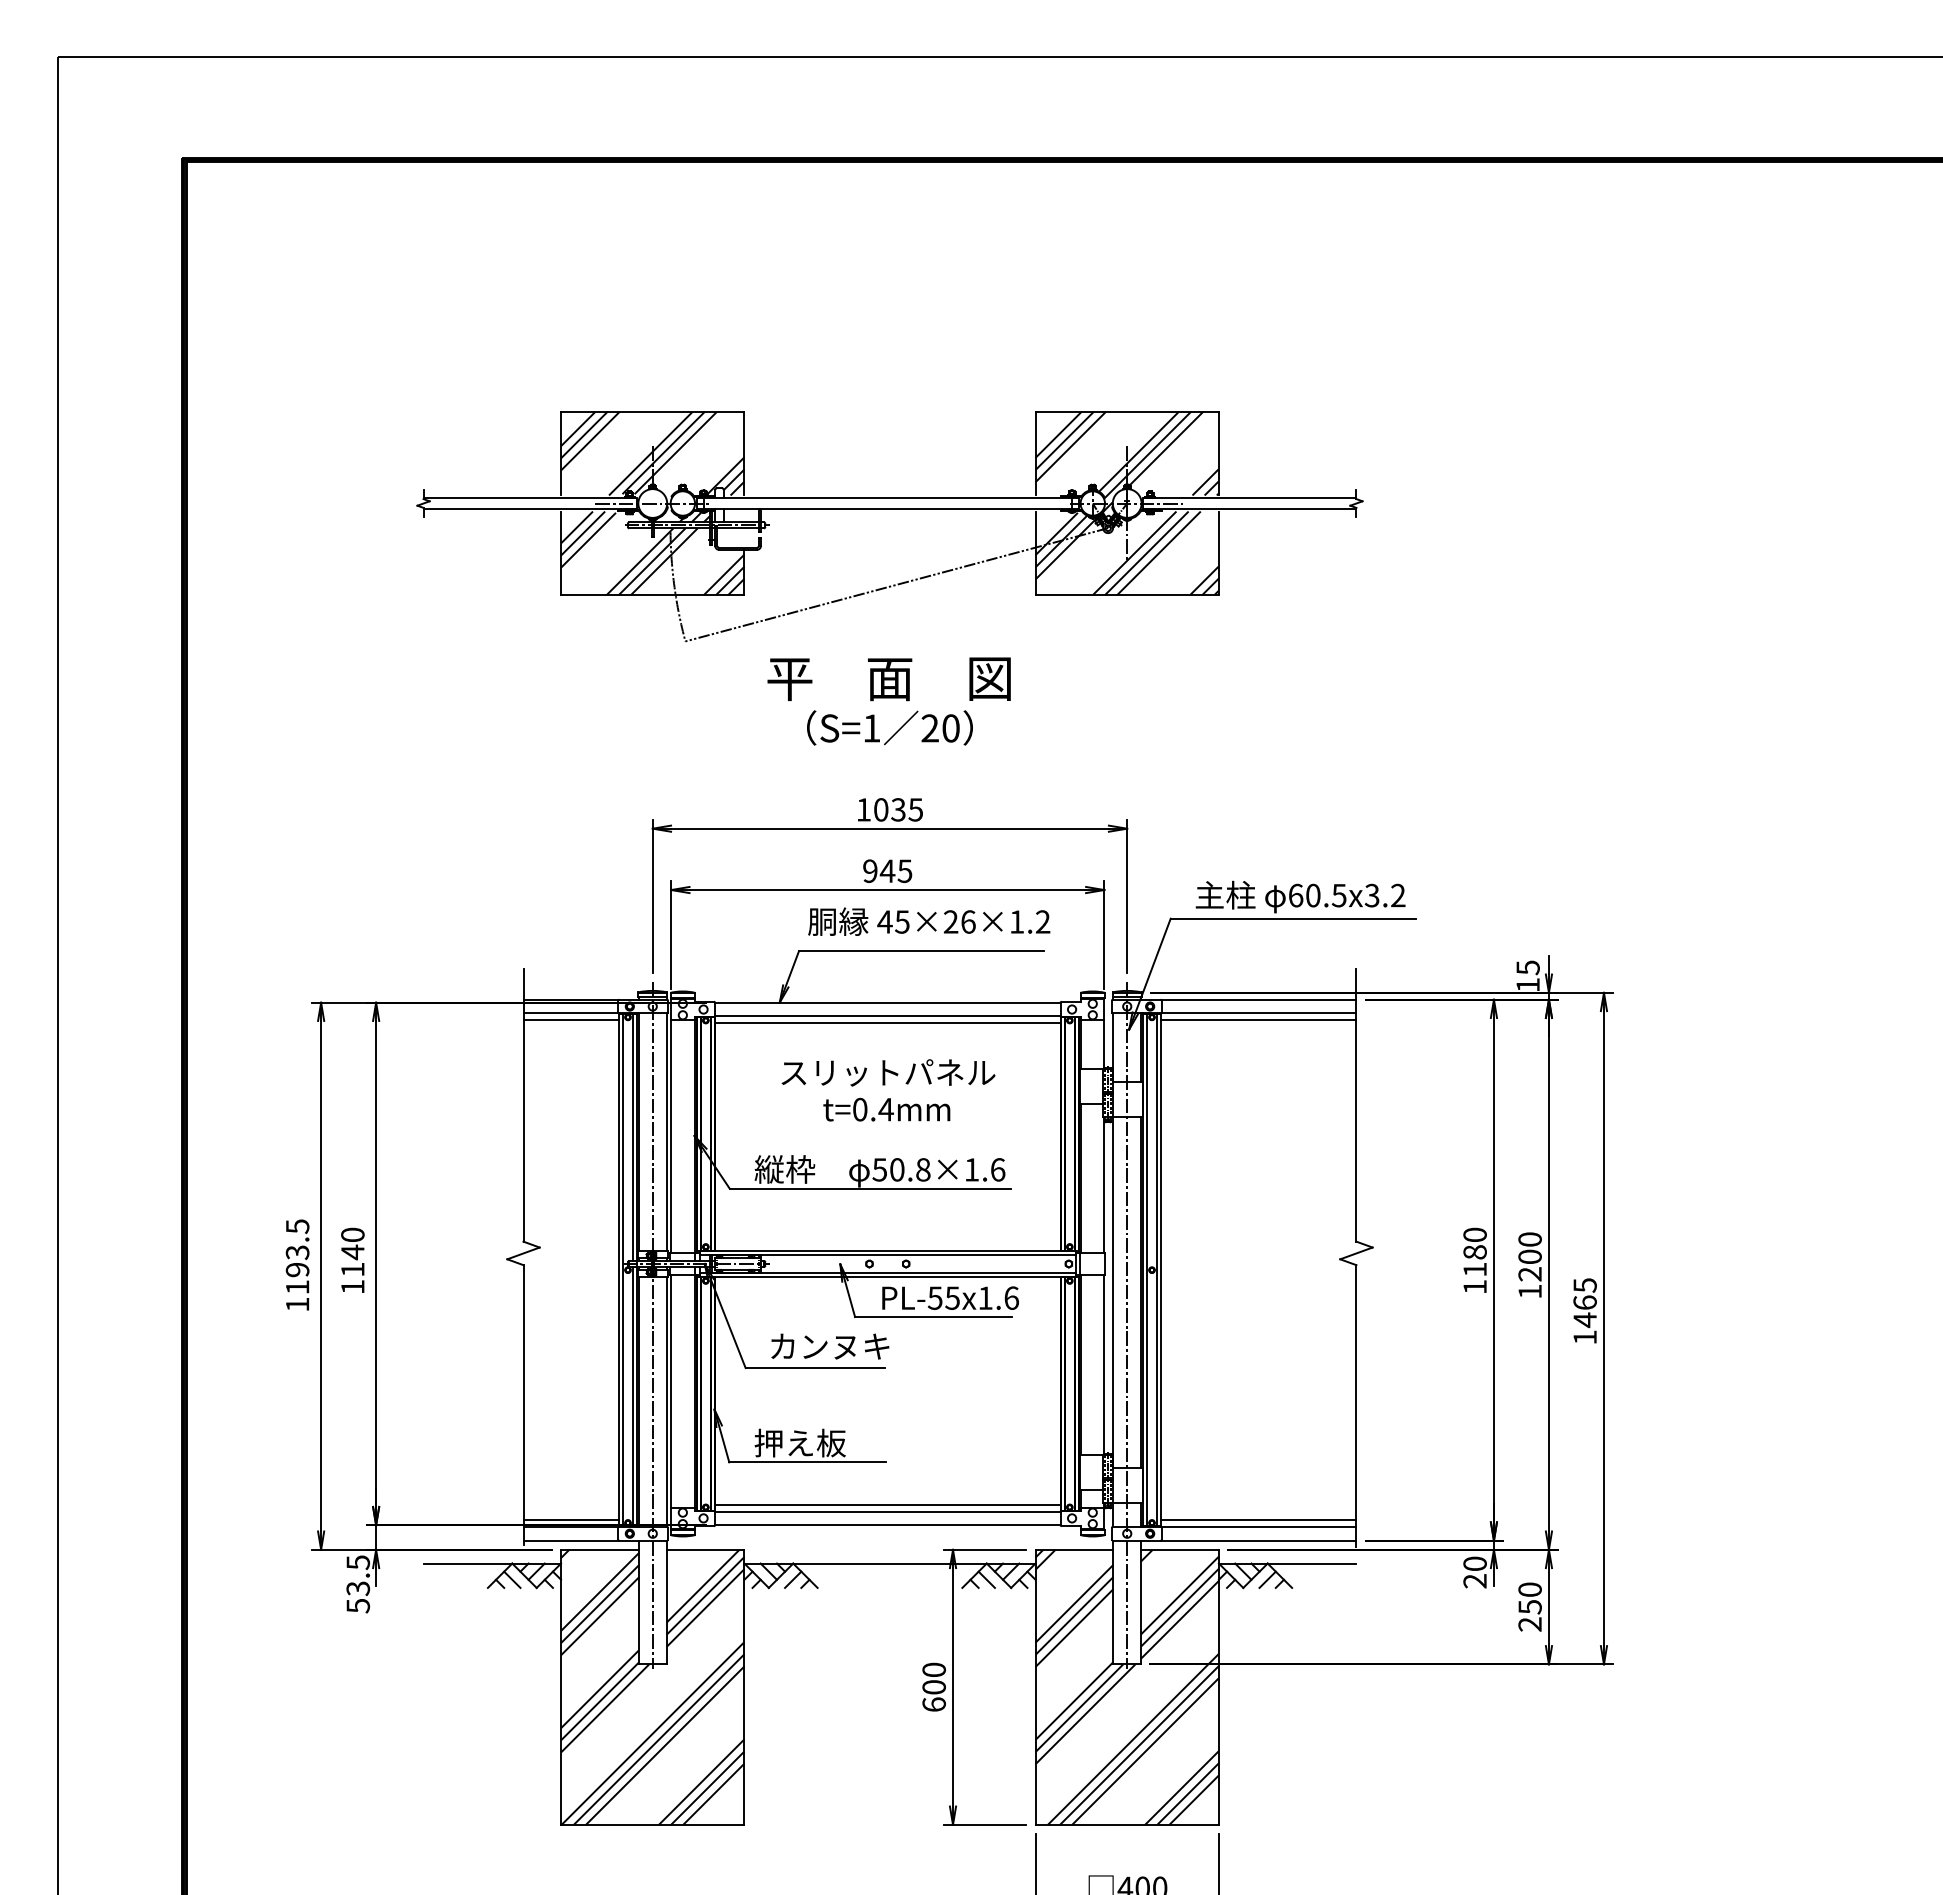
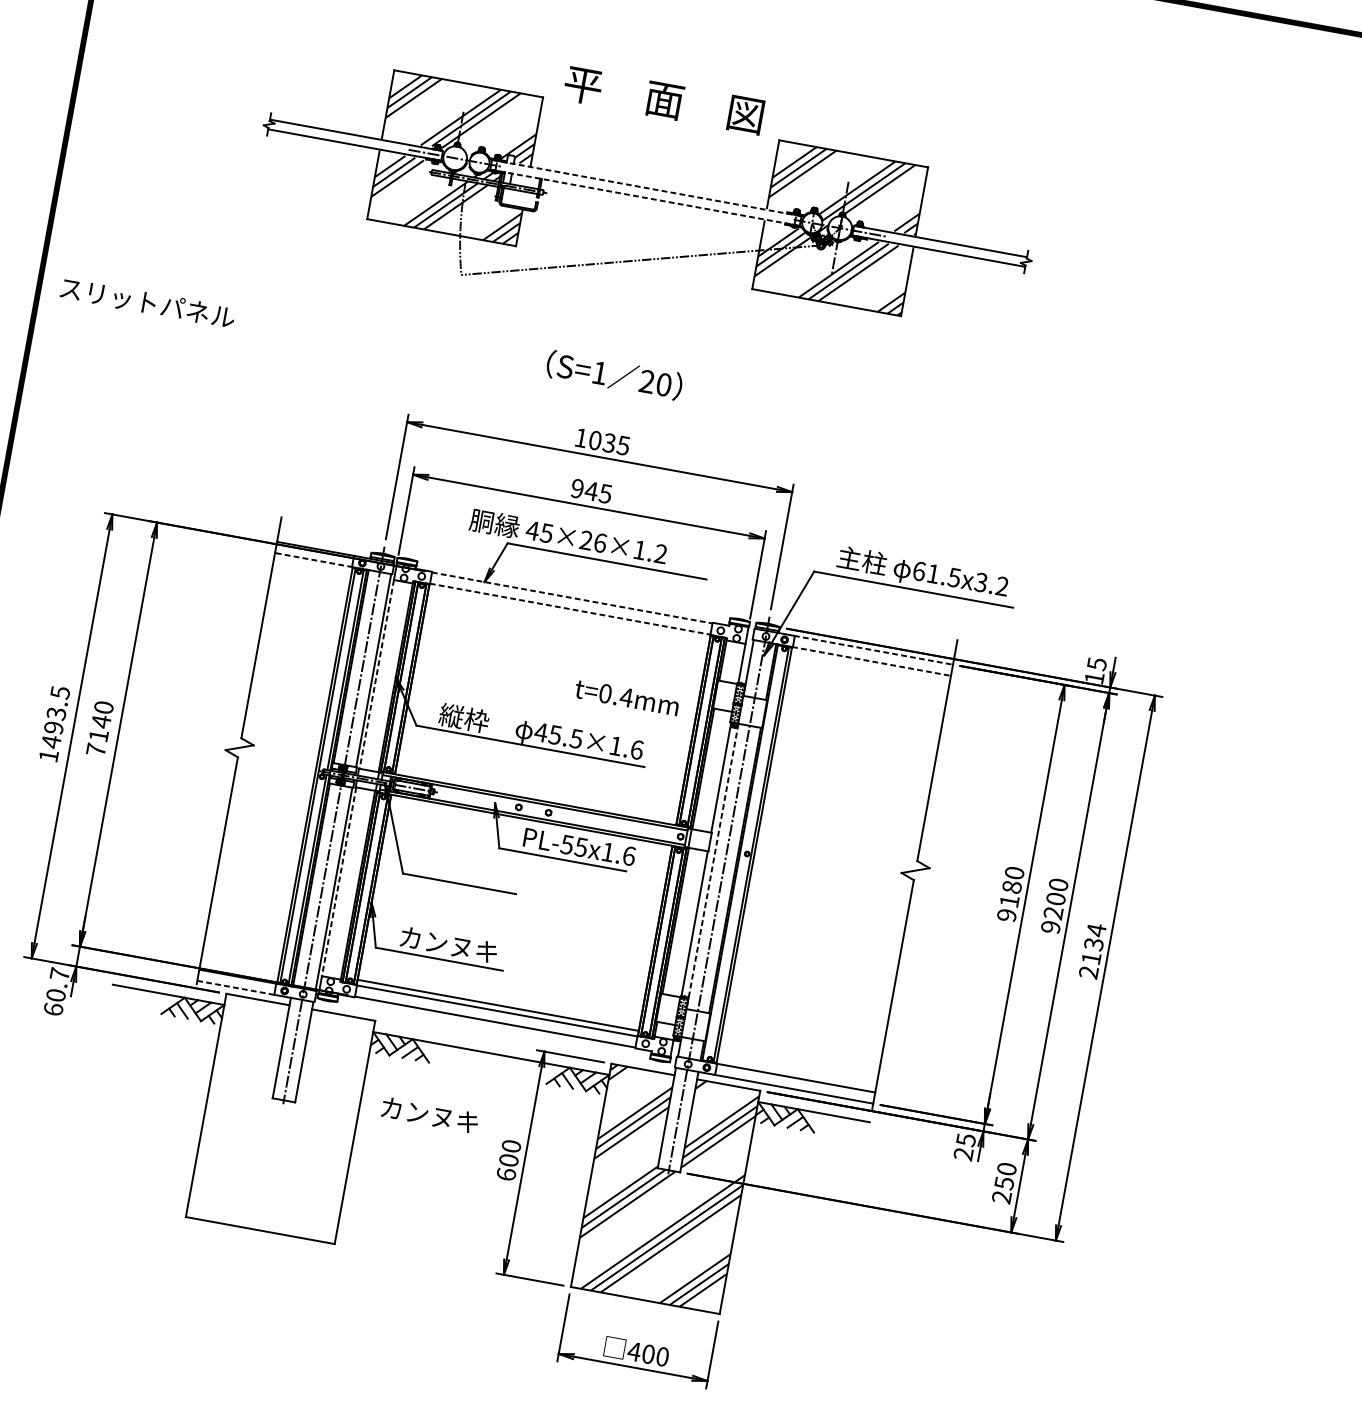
line: (887, 497) -> (646, 188), solid -> dashed
line: (887, 509) -> (644, 197), solid -> dashed
text: (888, 679) -> (663, 100), moved
text: (1313, 895) -> (933, 573), 60.5x3.2 -> 61.5x3.2
text: (929, 921) -> (568, 536), moved
line: (1258, 999) -> (873, 650), solid -> dashed
line: (887, 1002) -> (572, 597), solid -> dashed
line: (571, 1013) -> (313, 560), solid -> dashed
line: (1258, 1013) -> (871, 661), solid -> dashed
line: (887, 1016) -> (569, 609), solid -> dashed
line: (571, 1020) -> (312, 565), removed
line: (1258, 1020) -> (870, 667), removed
line: (887, 1023) -> (568, 614), removed
text: (888, 1072) -> (147, 302), moved
text: (886, 1109) -> (626, 697), moved
line: (671, 1136) -> (377, 674), solid -> dashed
text: (901, 1169) -> (558, 735), 50.8×1.6 -> 45.5×1.6
line: (1146, 1269) -> (742, 852), removed
text: (352, 1286) -> (96, 749), 1140 -> 7140
text: (297, 1287) -> (51, 742), 1193.5 -> 1493.5
text: (1474, 1287) -> (1006, 915), 1180 -> 9180
text: (1529, 1291) -> (1050, 927), 1200 -> 9200
line: (1113, 1292) -> (712, 866), solid -> dashed
text: (1584, 1310) -> (1092, 950), 1465 -> 2134
text: (830, 1346) -> (430, 1115), moved
line: (671, 1392) -> (339, 882), solid -> dashed
text: (814, 1442) -> (447, 944), 押え板 -> カンヌキ
line: (571, 1520) -> (239, 971), removed
line: (1258, 1520) -> (796, 1072), removed
line: (571, 1540) -> (236, 987), solid -> dashed
text: (1474, 1563) -> (965, 1139), 20 -> 25
text: (358, 1584) -> (56, 992), 53.5 -> 60.7
hatch: (652, 1686) -> (280, 1118), removed

